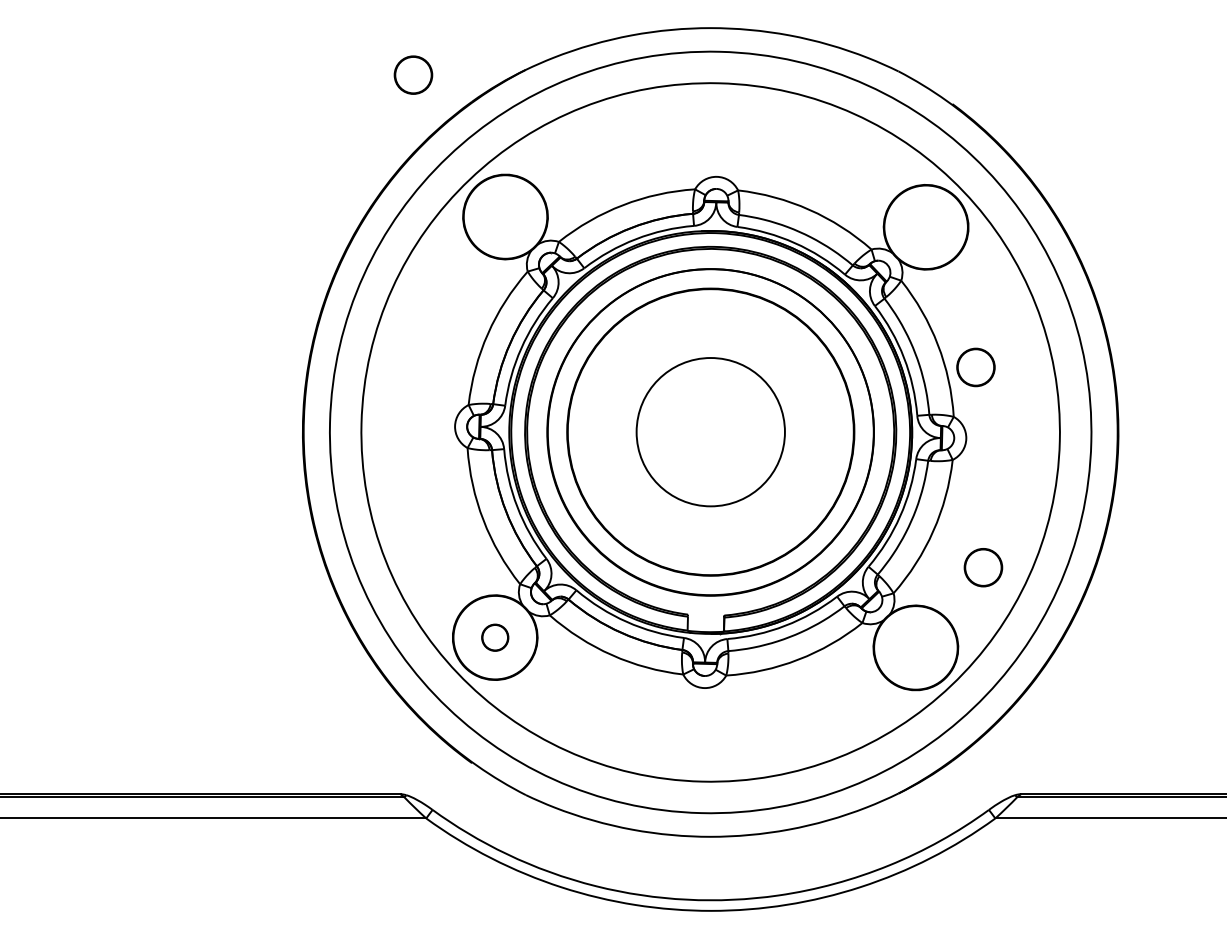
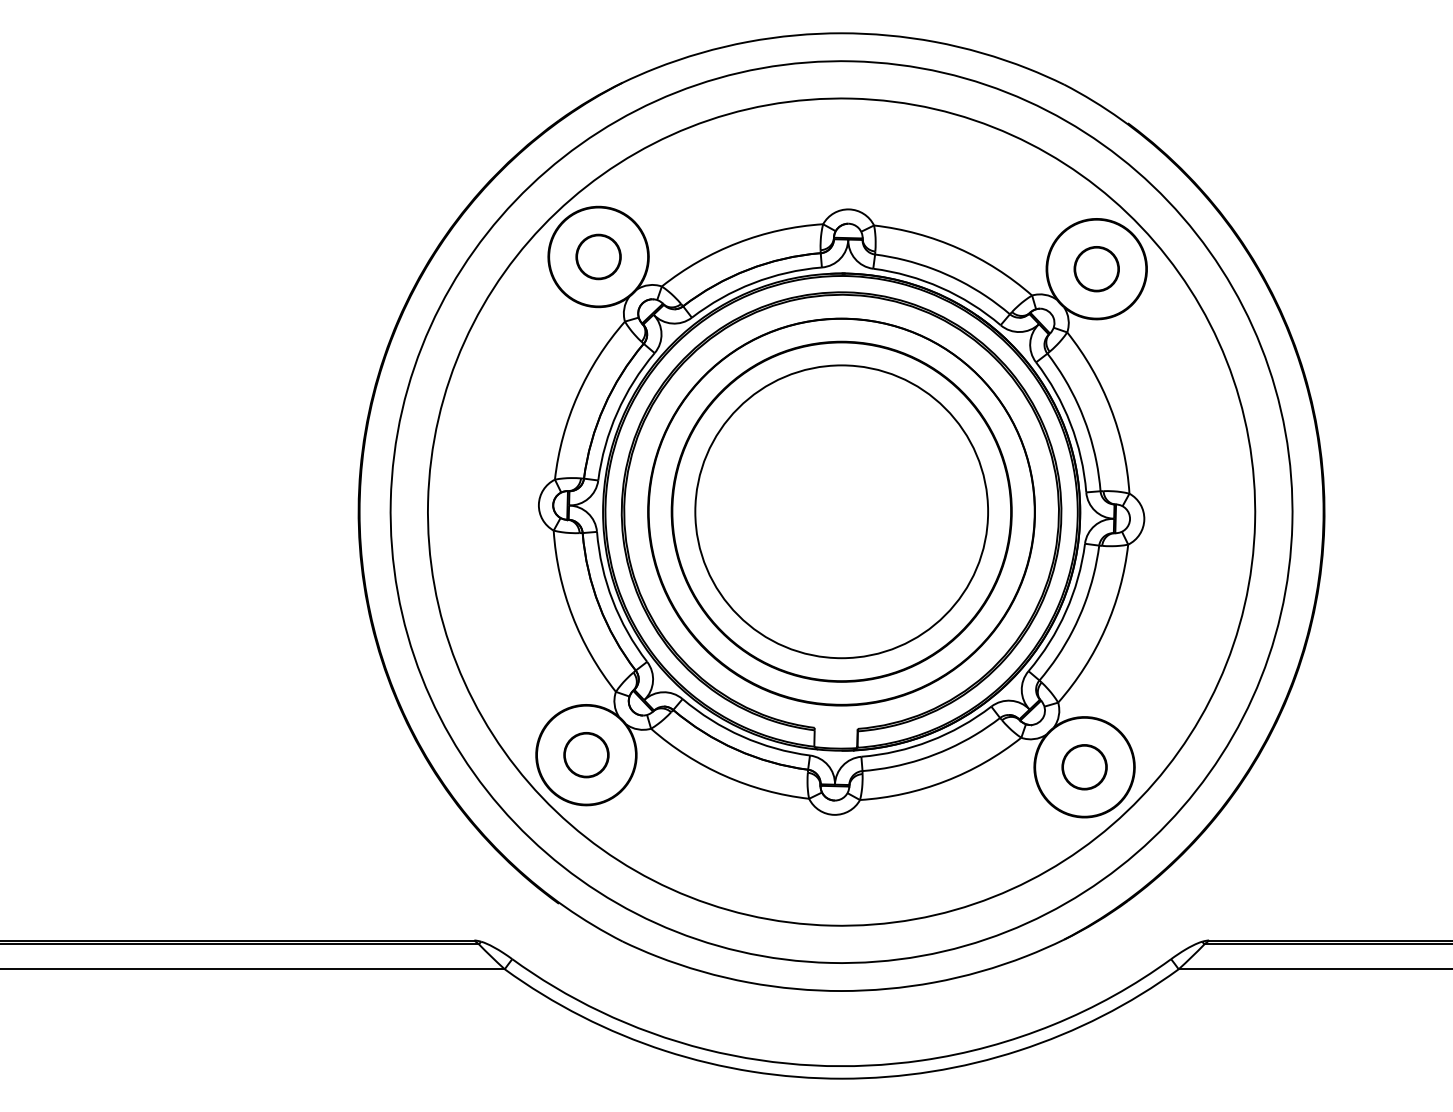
part: (413, 74) -> (598, 256), moved
circle: (975, 367) -> (1096, 269), moved
circle: (710, 431) -> (841, 511), size x1.67
circle: (983, 567) -> (1084, 767), moved
circle: (495, 637) -> (586, 755), size x1.43

